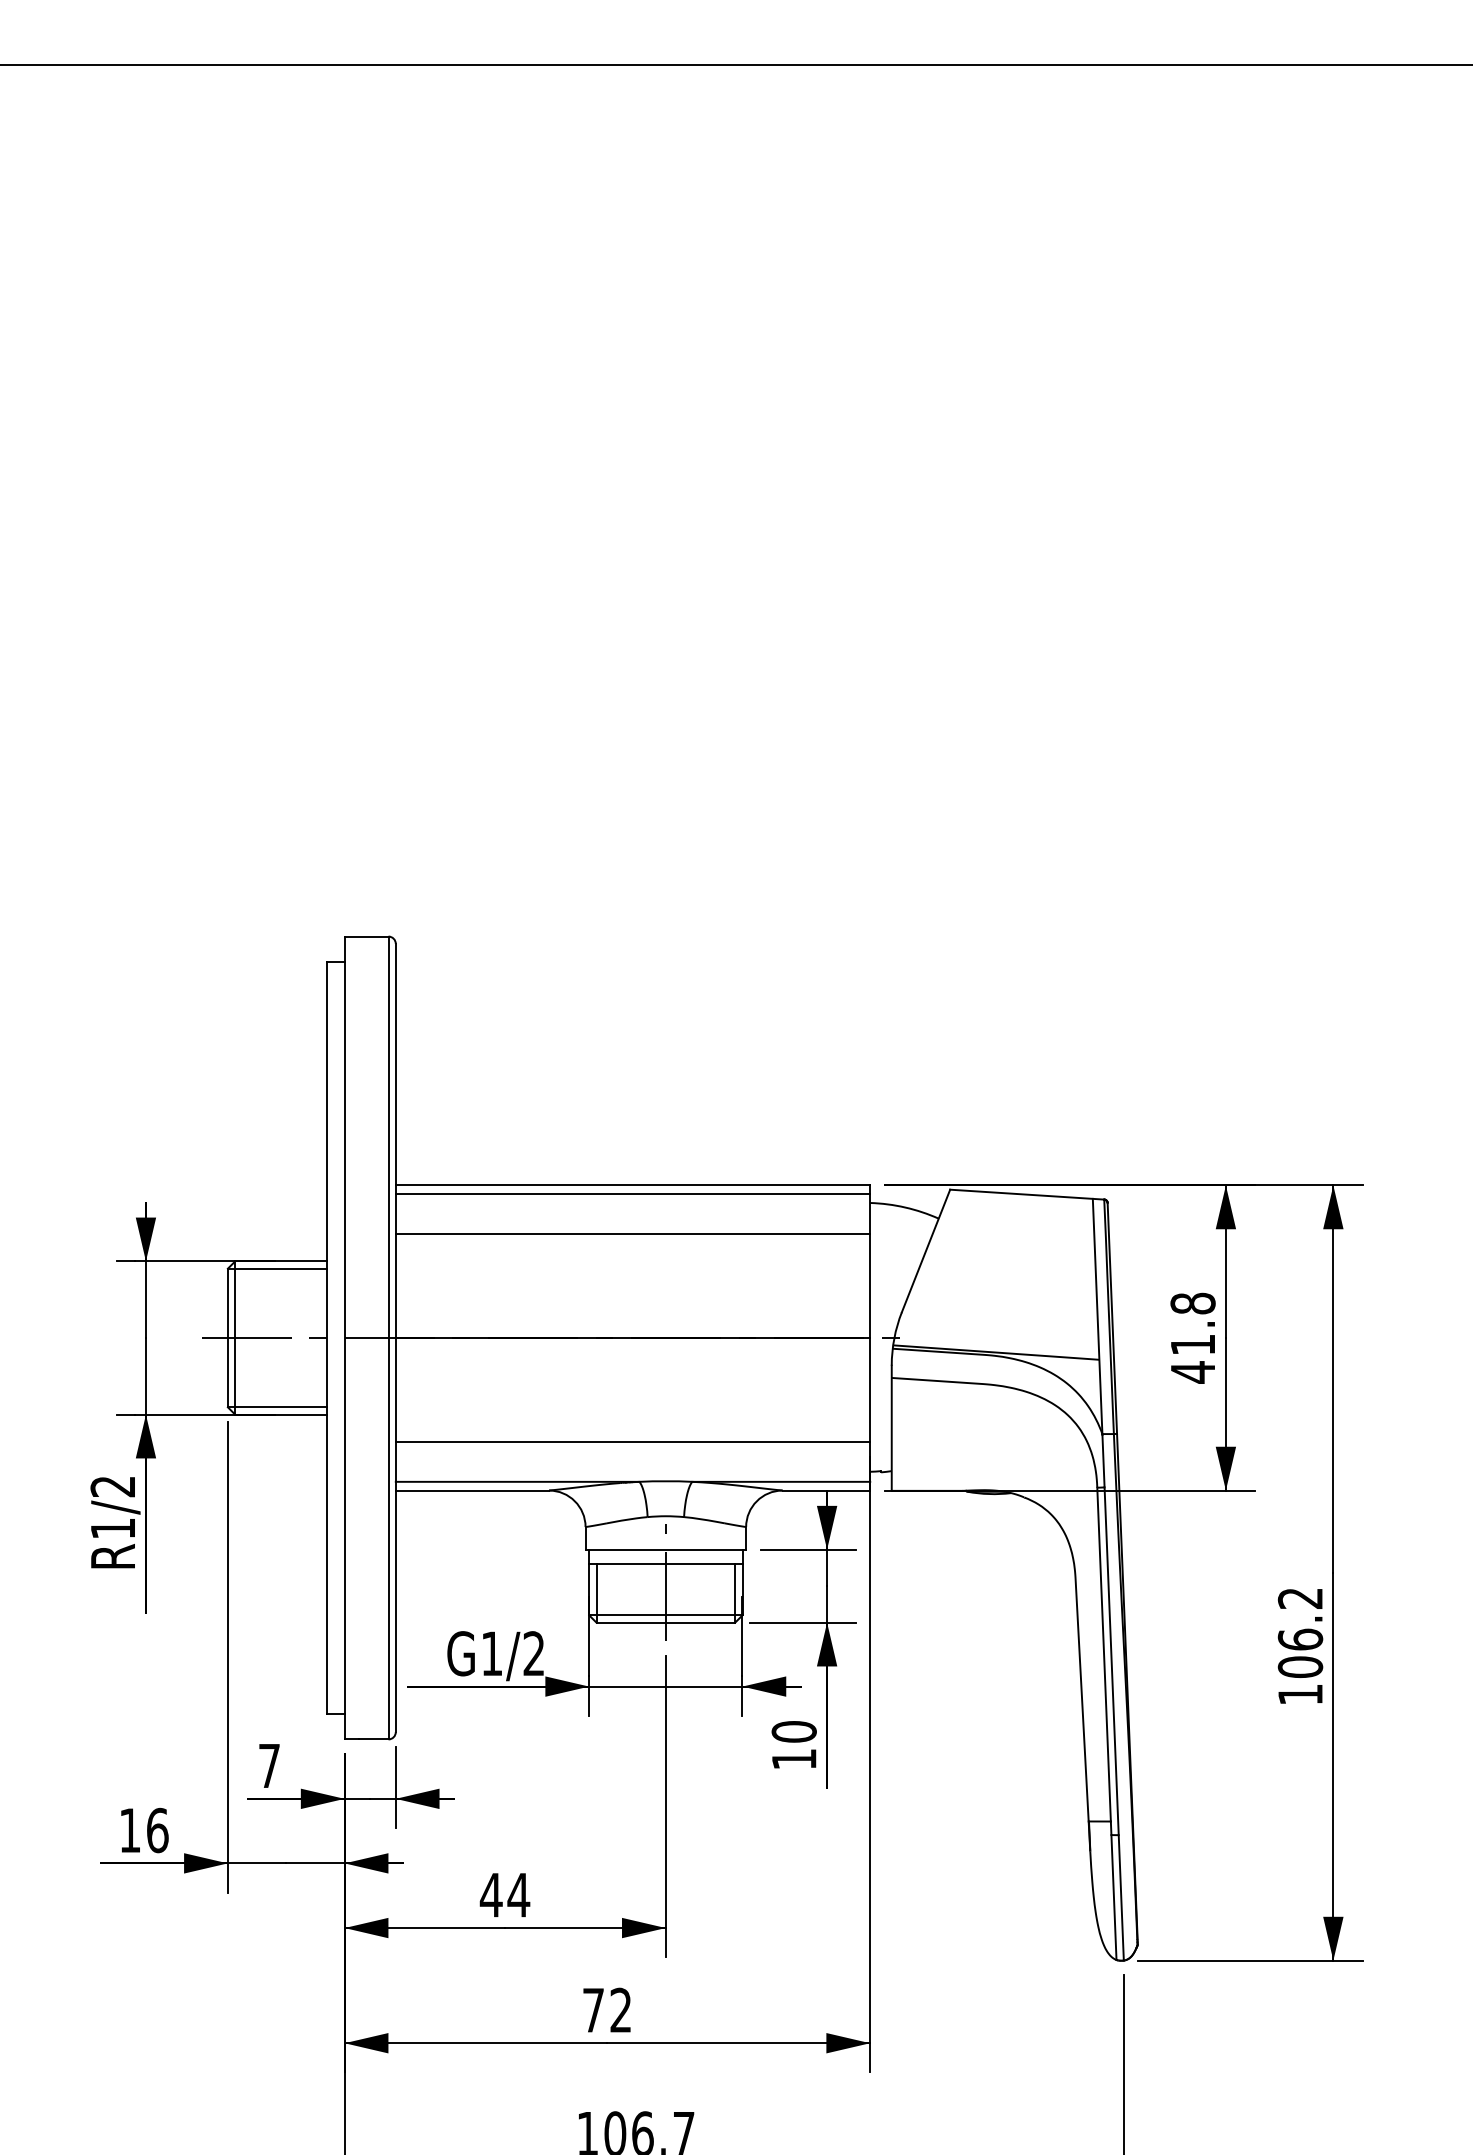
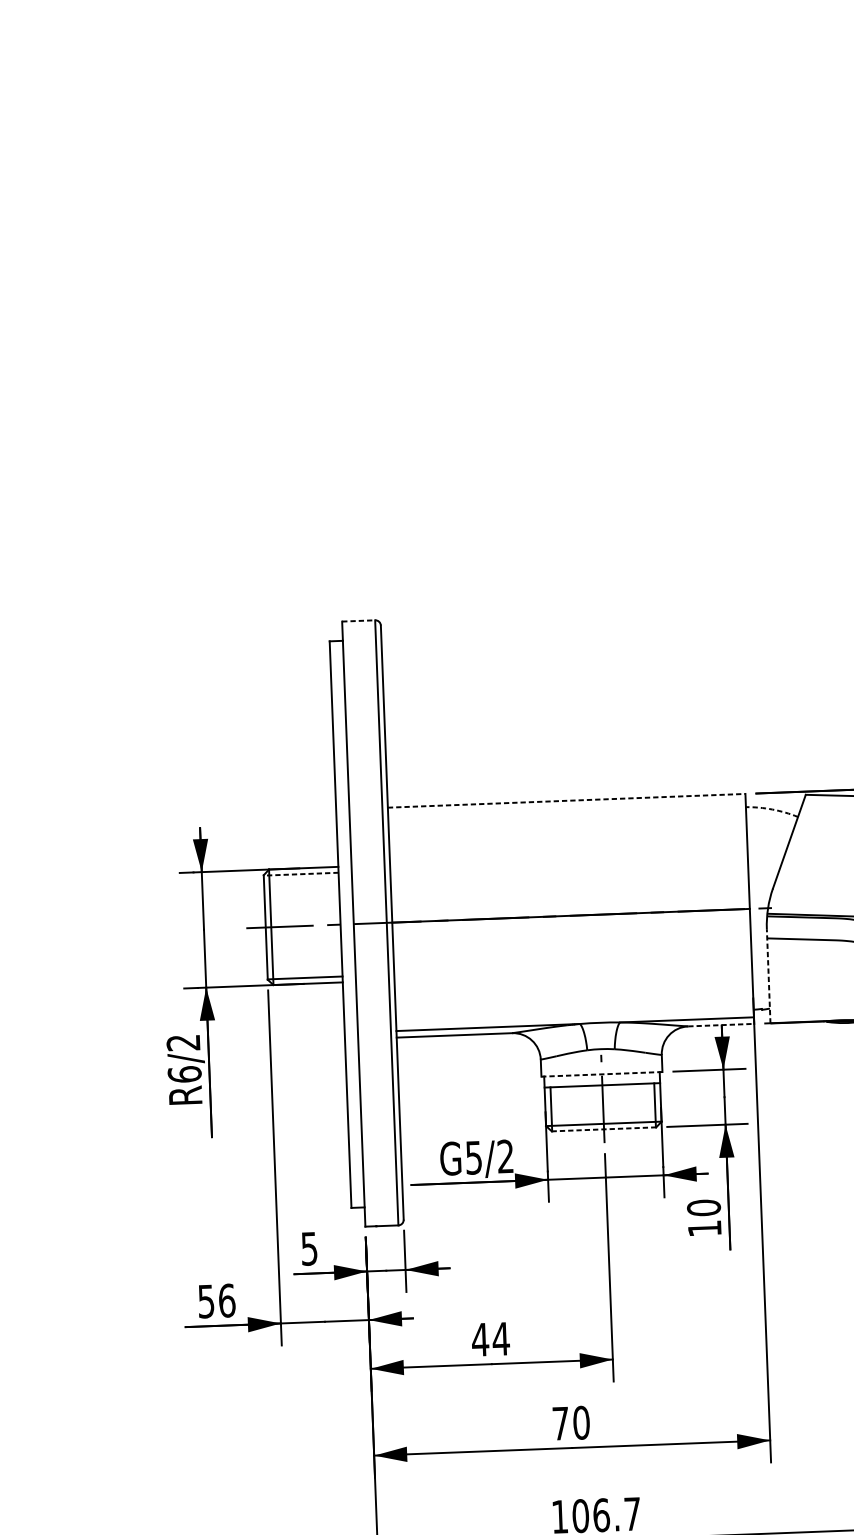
line: (366, 936) -> (358, 620), solid -> dashed
line: (633, 1185) -> (567, 800), solid -> dashed
line: (632, 1194) -> (566, 807), removed
arc: (905, 1207) -> (772, 809), solid -> dashed
line: (632, 1233) -> (567, 837), removed
line: (277, 1269) -> (301, 874), solid -> dashed
line: (891, 1428) -> (768, 976), solid -> dashed
line: (632, 1442) -> (573, 994), removed
line: (826, 1490) -> (721, 1025), solid -> dashed
text: (112, 1528) -> (184, 1074), R1/2 -> R6/2
line: (665, 1549) -> (601, 1074), solid -> dashed
line: (665, 1622) -> (603, 1129), solid -> dashed
text: (491, 1653) -> (473, 1157), G1/2 -> G5/2
text: (269, 1766) -> (309, 1249), 7 -> 5
text: (129, 1830) -> (205, 1301), 16 -> 56
text: (620, 2010) -> (581, 1422), 72 -> 70

